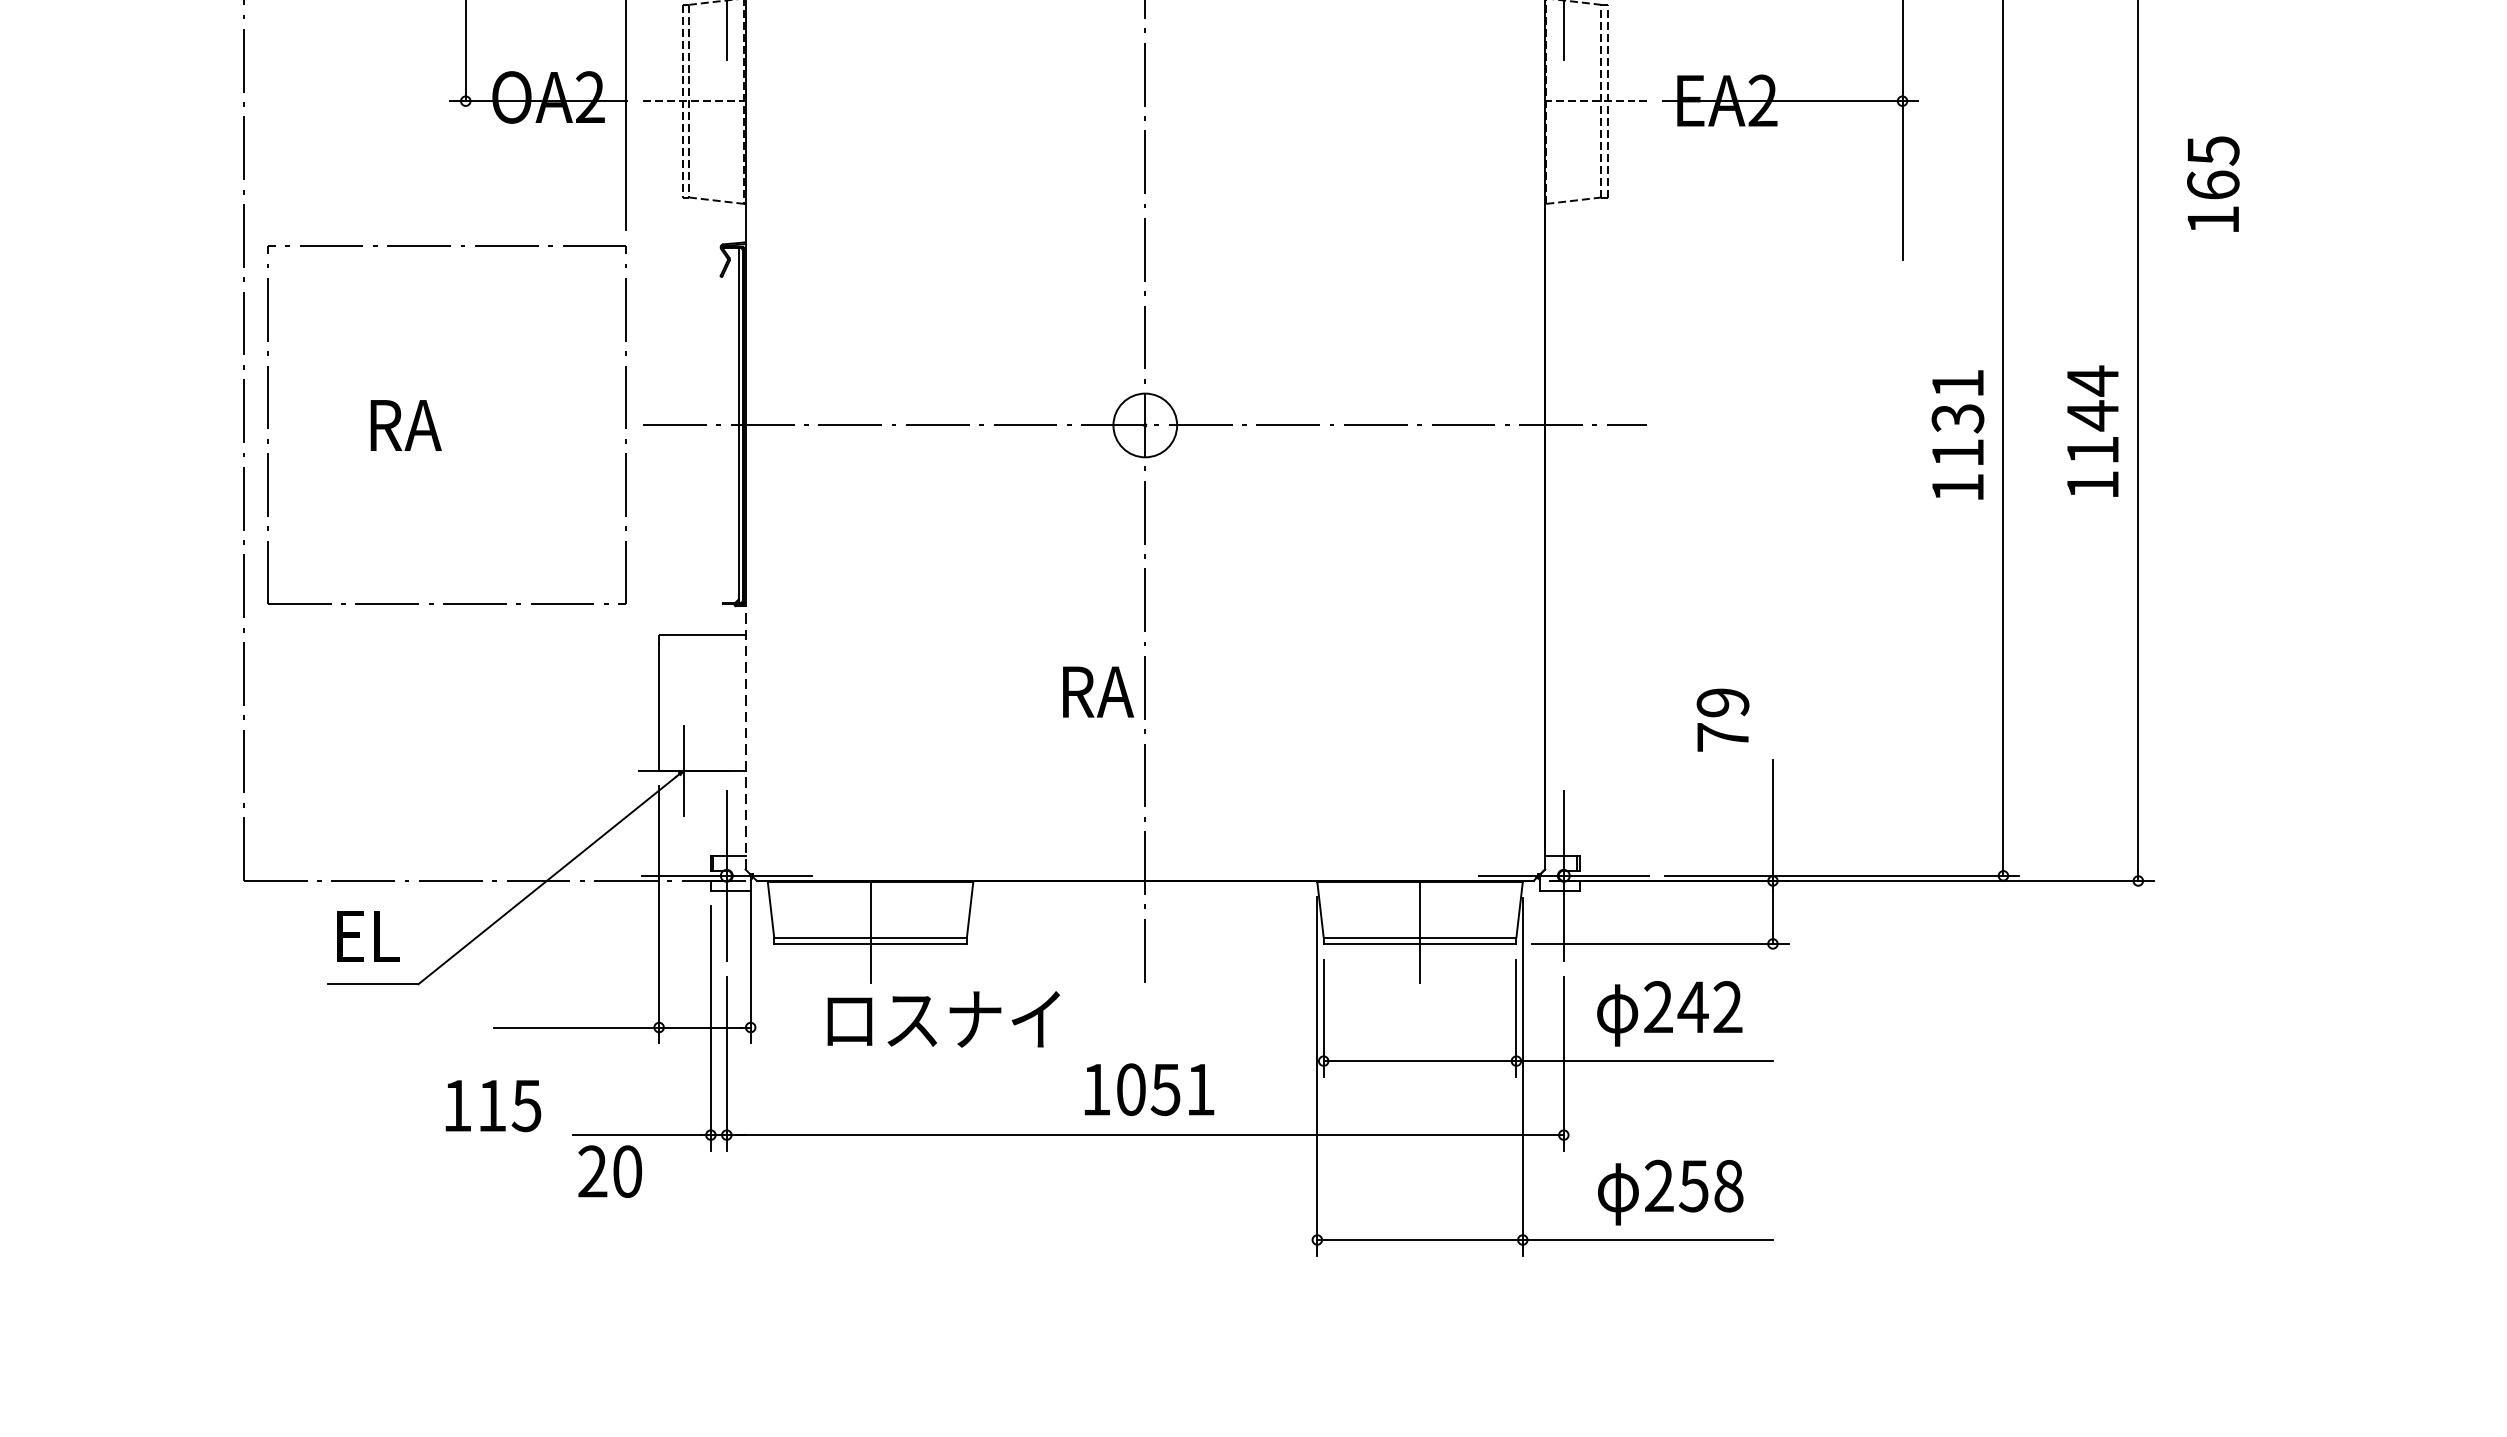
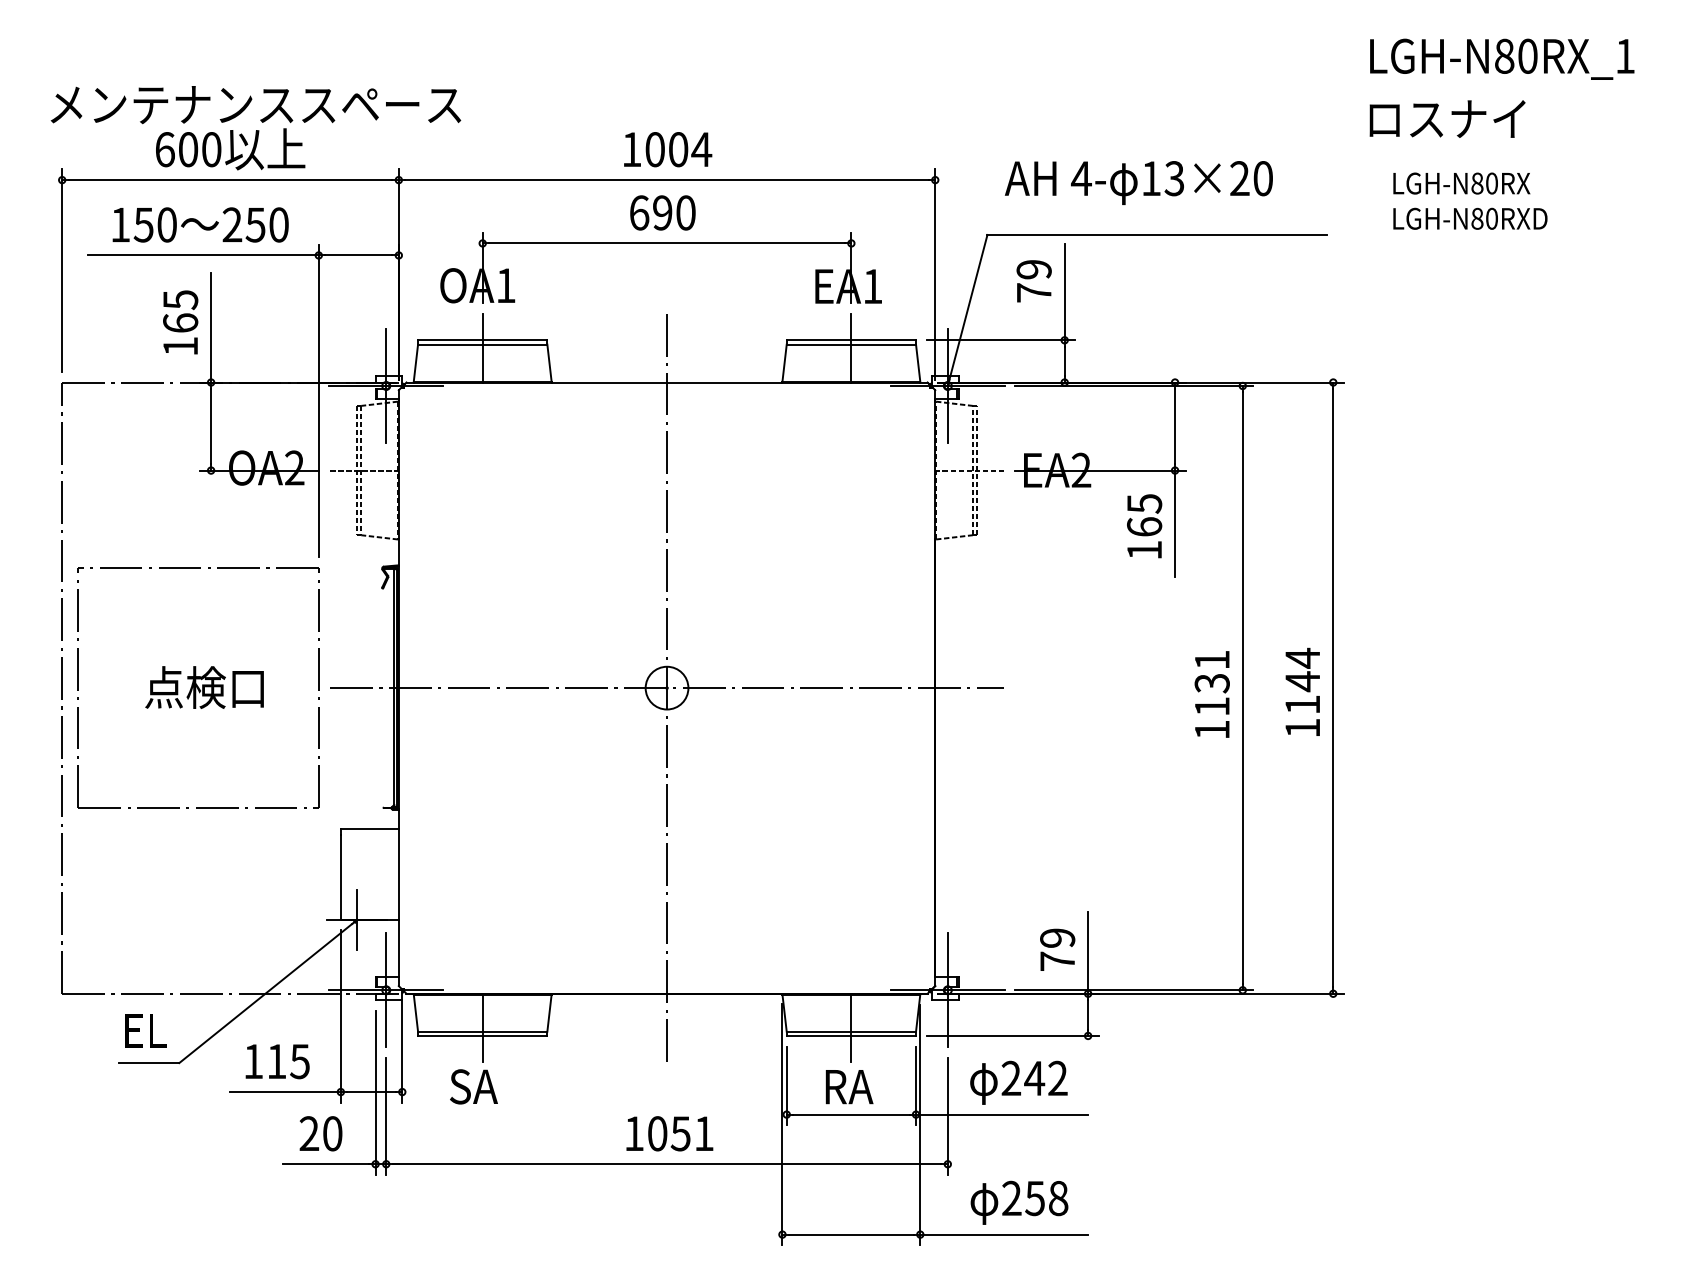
text: (2213, 184) -> (1144, 526), moved
text: (455, 424) -> (204, 687), RA -> 点検口
text: (1098, 692) -> (849, 1087), moved
text: (1722, 719) -> (1057, 949), moved
line: (745, 737) -> (398, 897), dashed -> solid
text: (940, 1019) -> (529, 1086), ロスナイ -> SA
text: (493, 1105) -> (277, 1061), moved
text: (609, 1171) -> (320, 1133), moved

